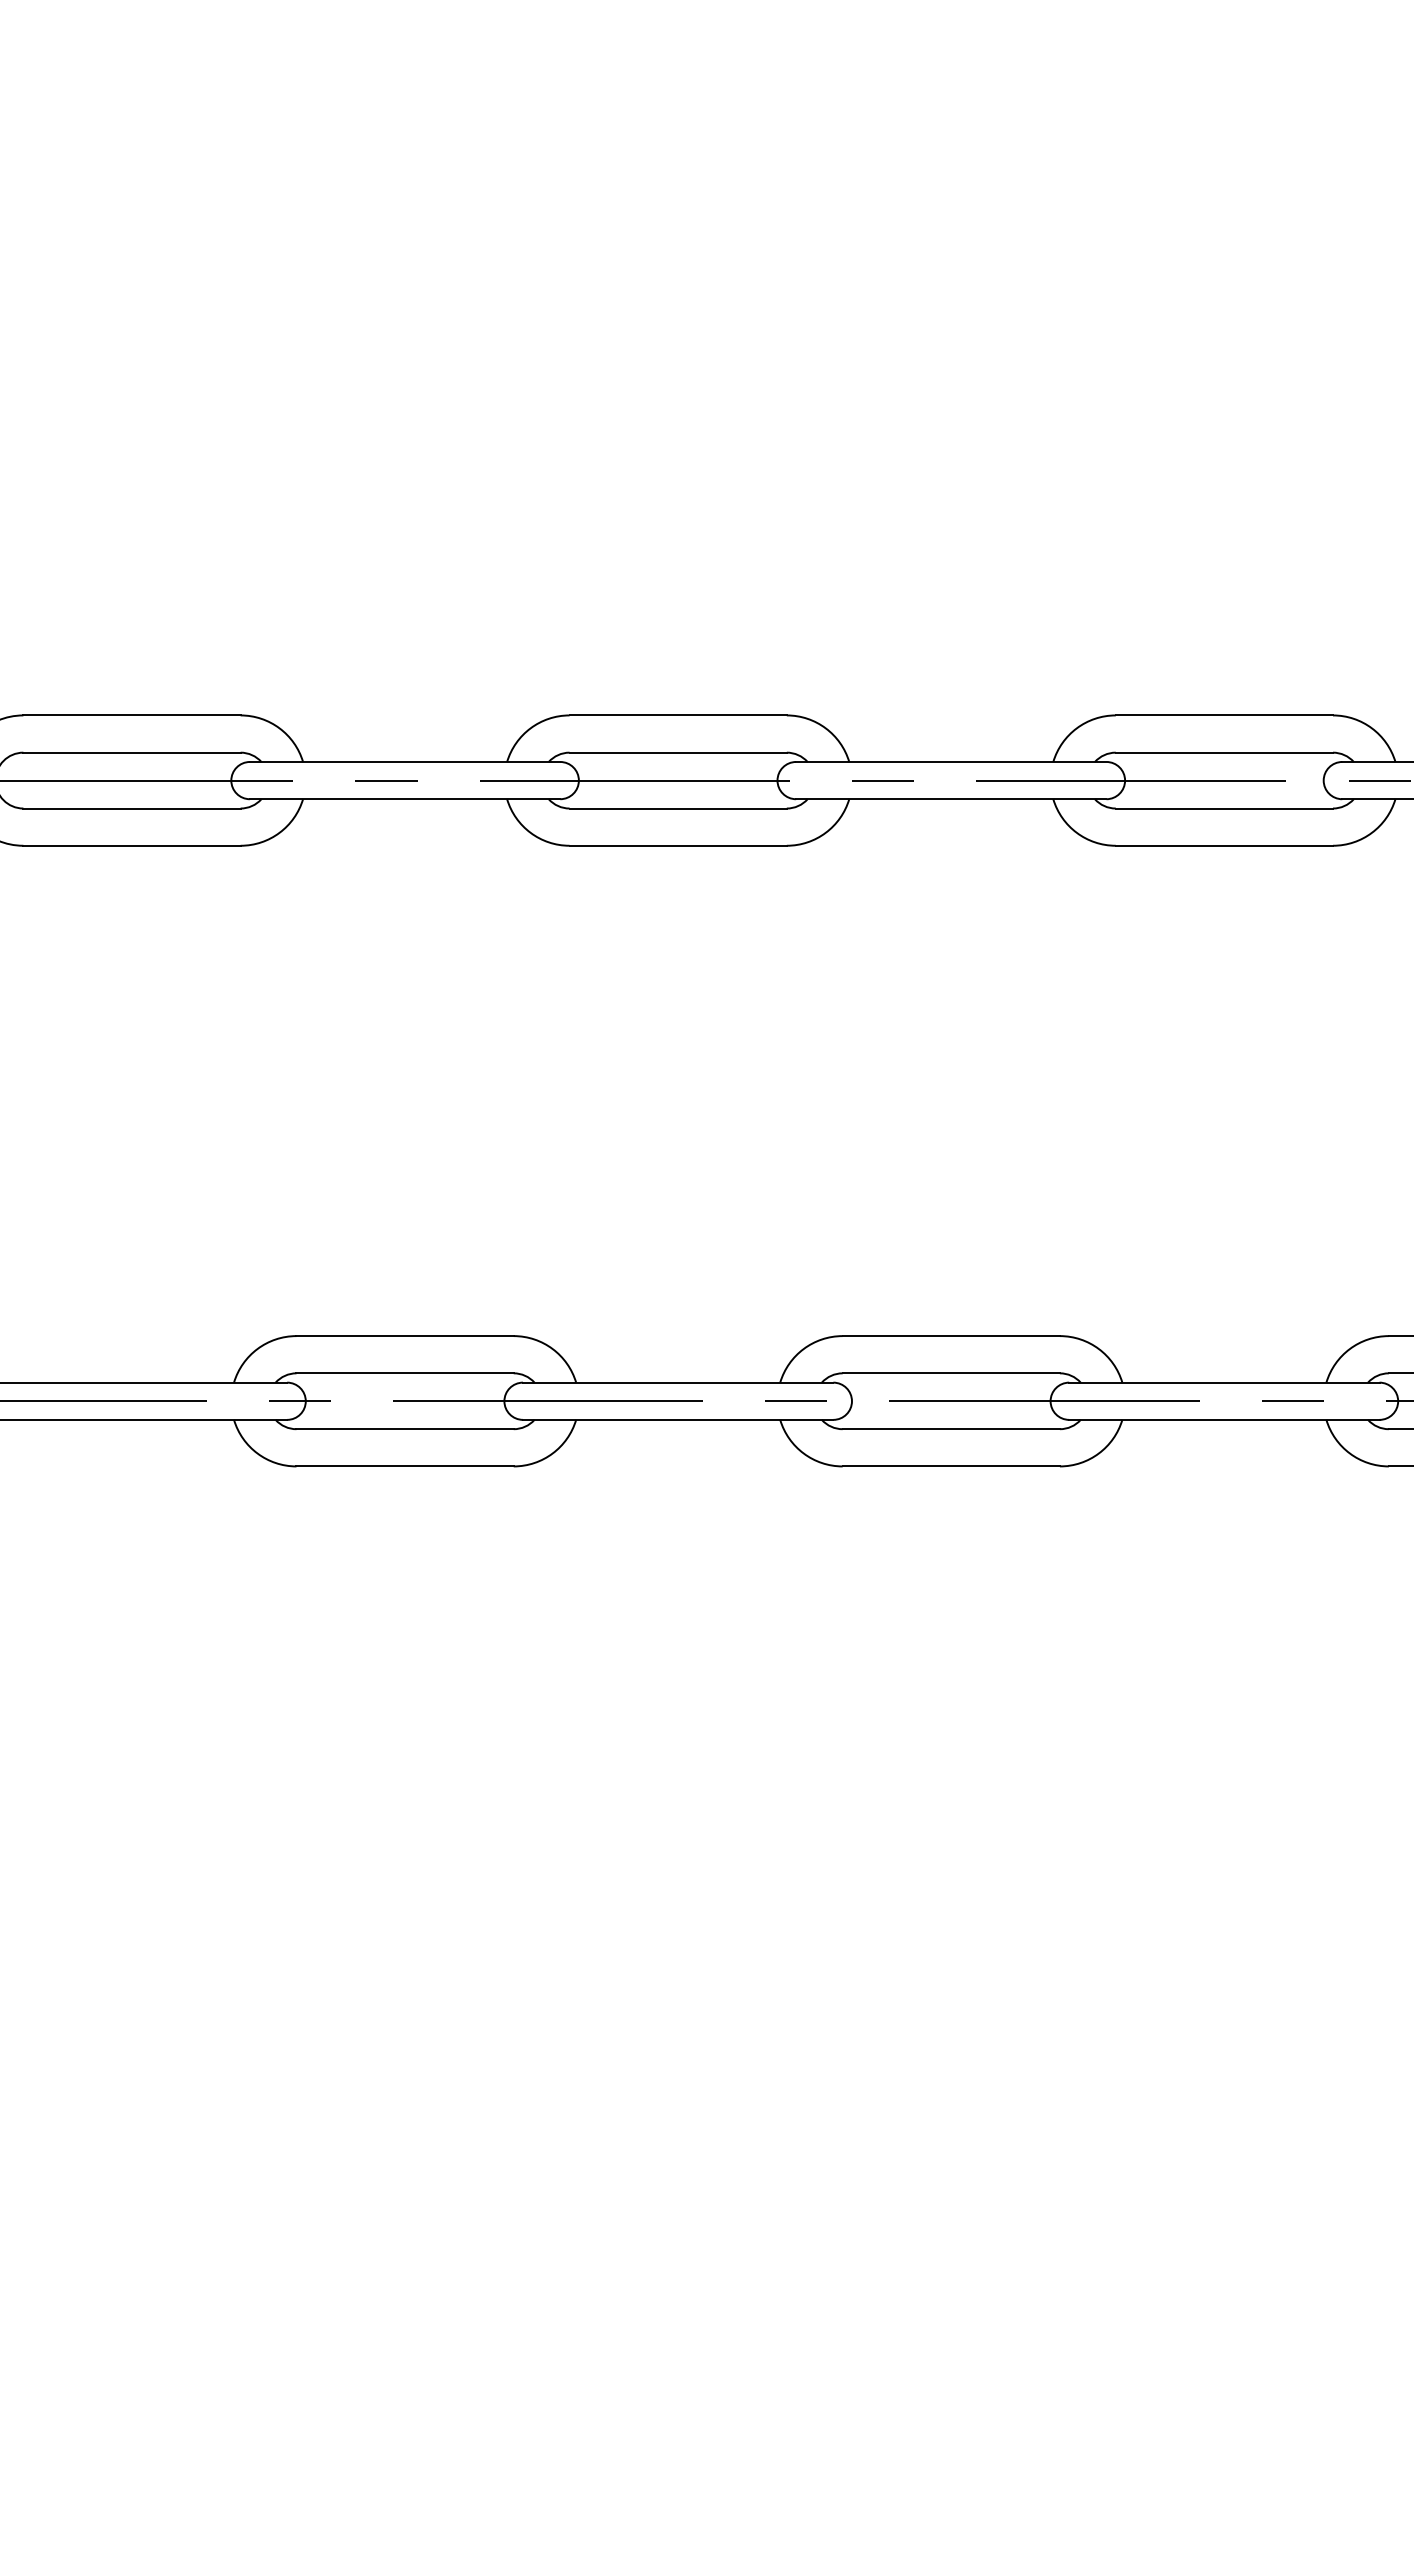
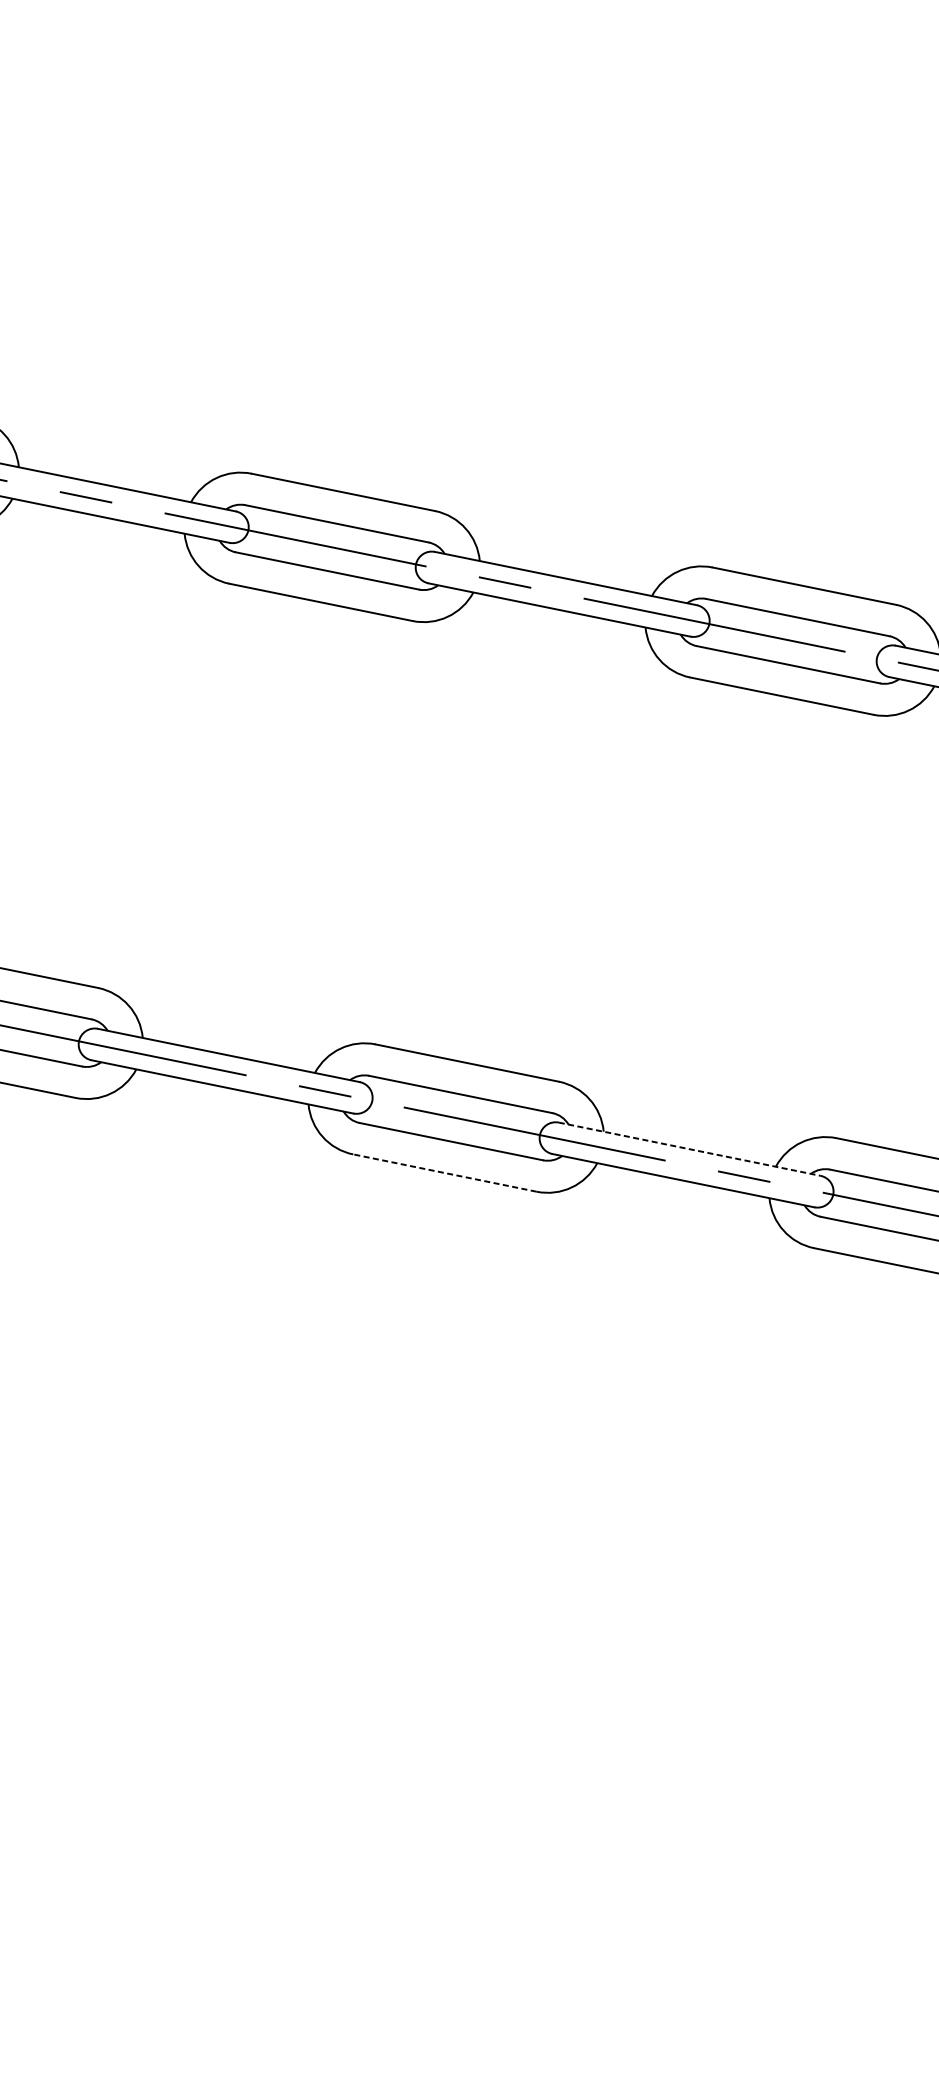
line: (1224, 1382) -> (689, 1149), solid -> dashed
line: (951, 1466) -> (445, 1173), solid -> dashed

